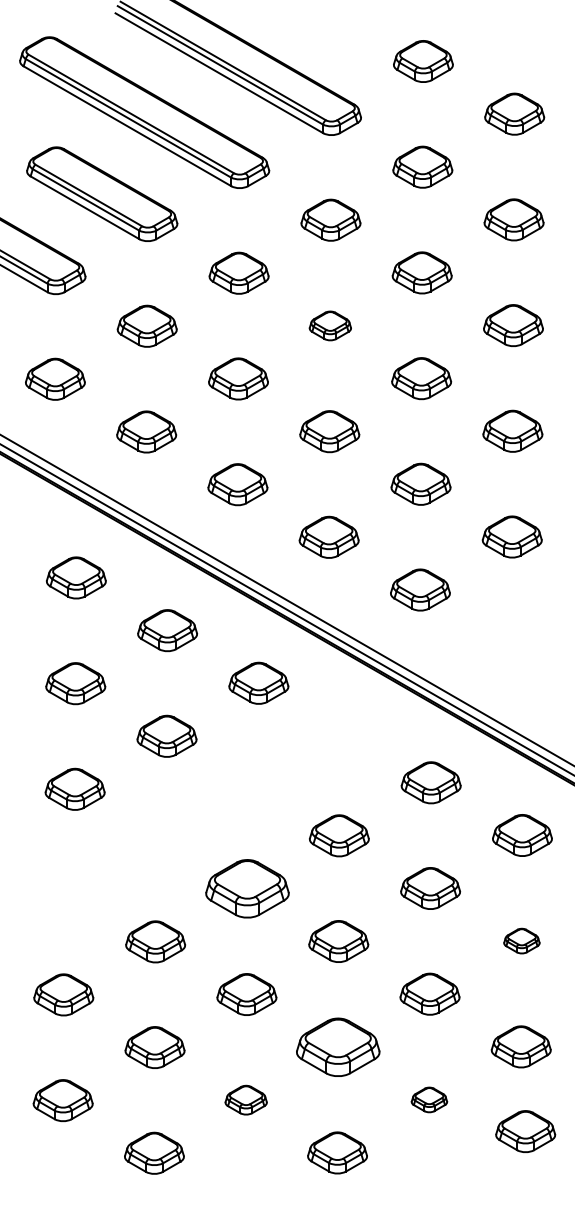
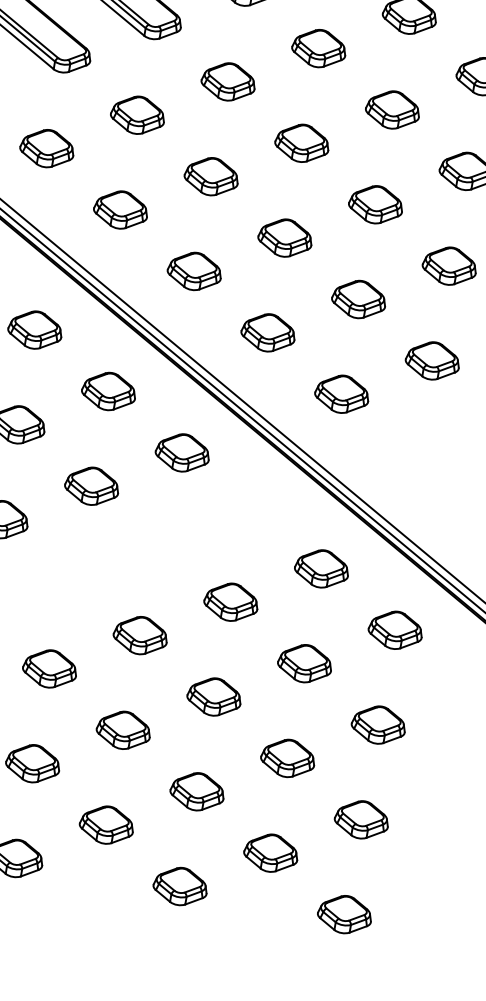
part: (330, 325) -> (302, 142), size x1.43
part: (247, 888) -> (140, 635), size x0.71
part: (521, 940) -> (378, 724), size x1.67
part: (337, 1046) -> (197, 790), size x0.71
part: (245, 1099) -> (106, 824), size x1.43
part: (429, 1099) -> (271, 852), size x1.67
part: (525, 1131) -> (344, 914), moved

